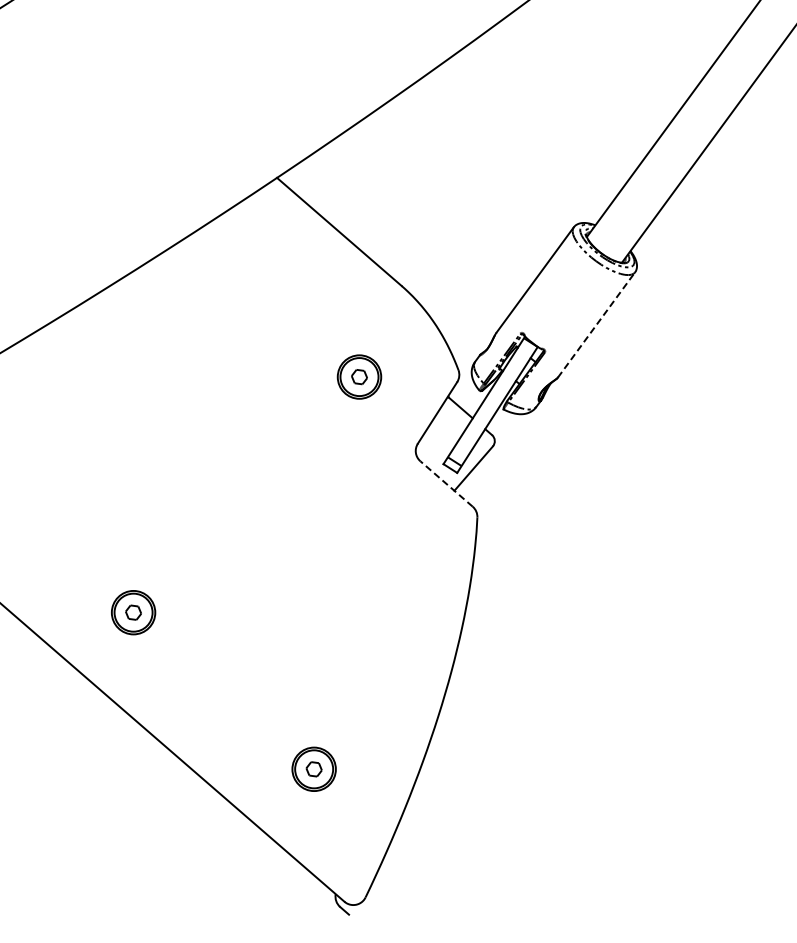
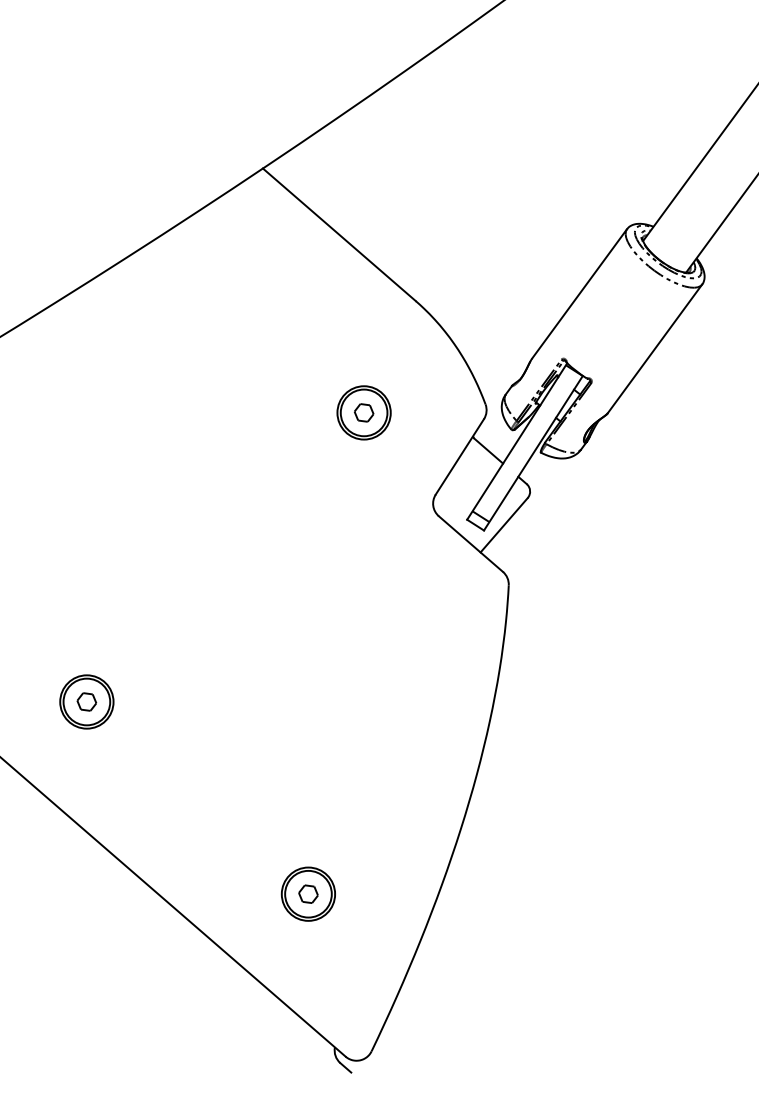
line: (596, 324) -> (654, 348), dashed -> solid
line: (446, 483) -> (470, 543), dashed -> solid

